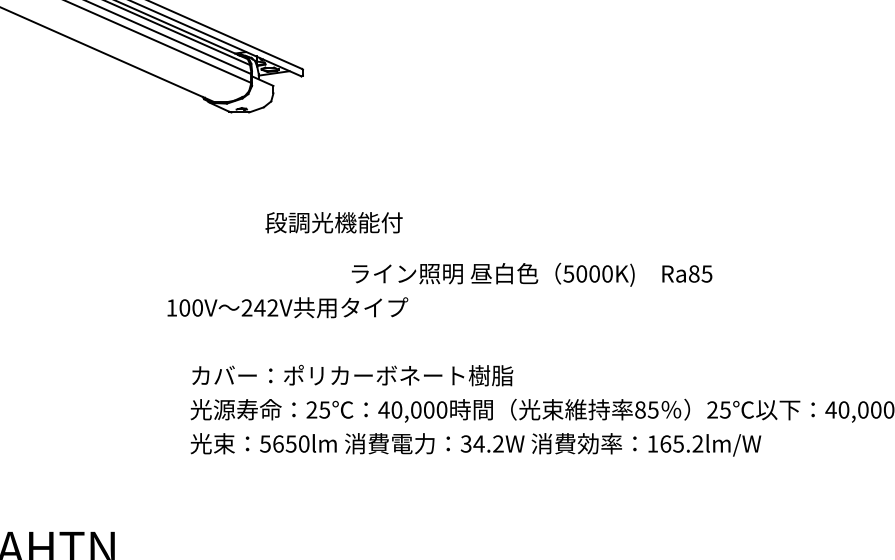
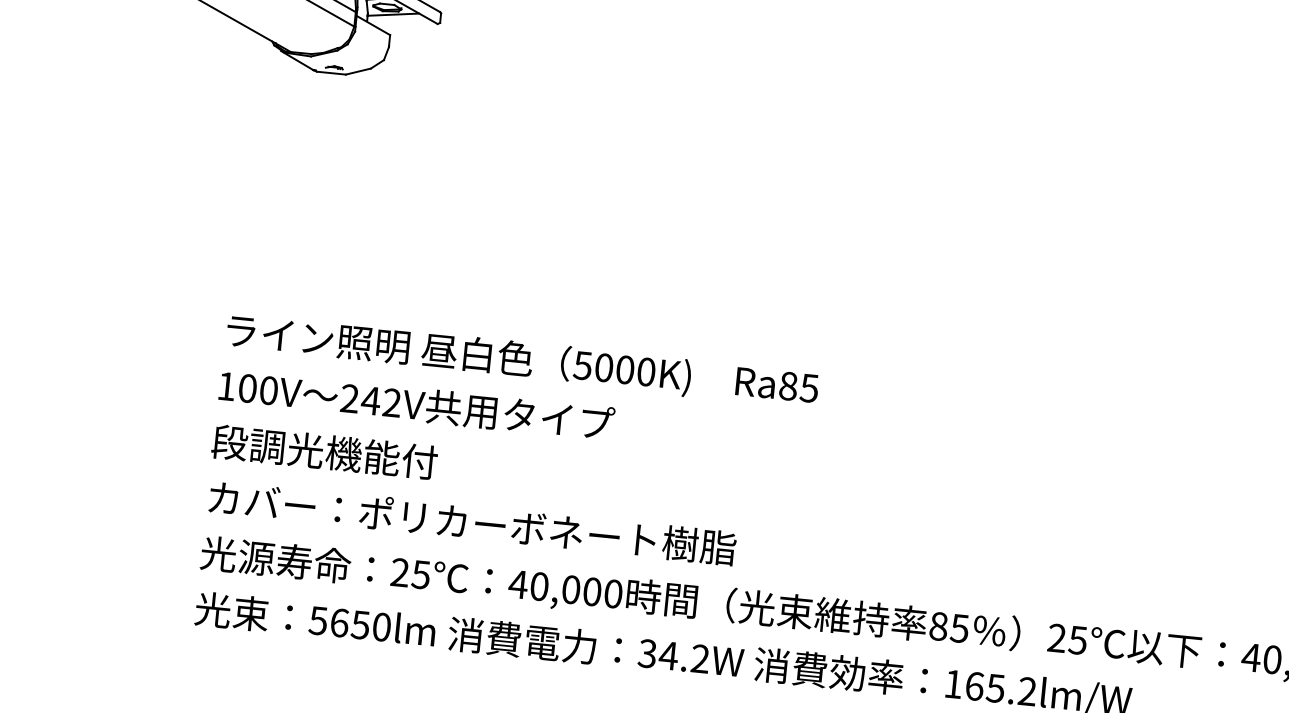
text: (333, 222) -> (323, 451), moved
text: (531, 274) -> (521, 360), moved
text: (287, 307) -> (416, 404), moved

